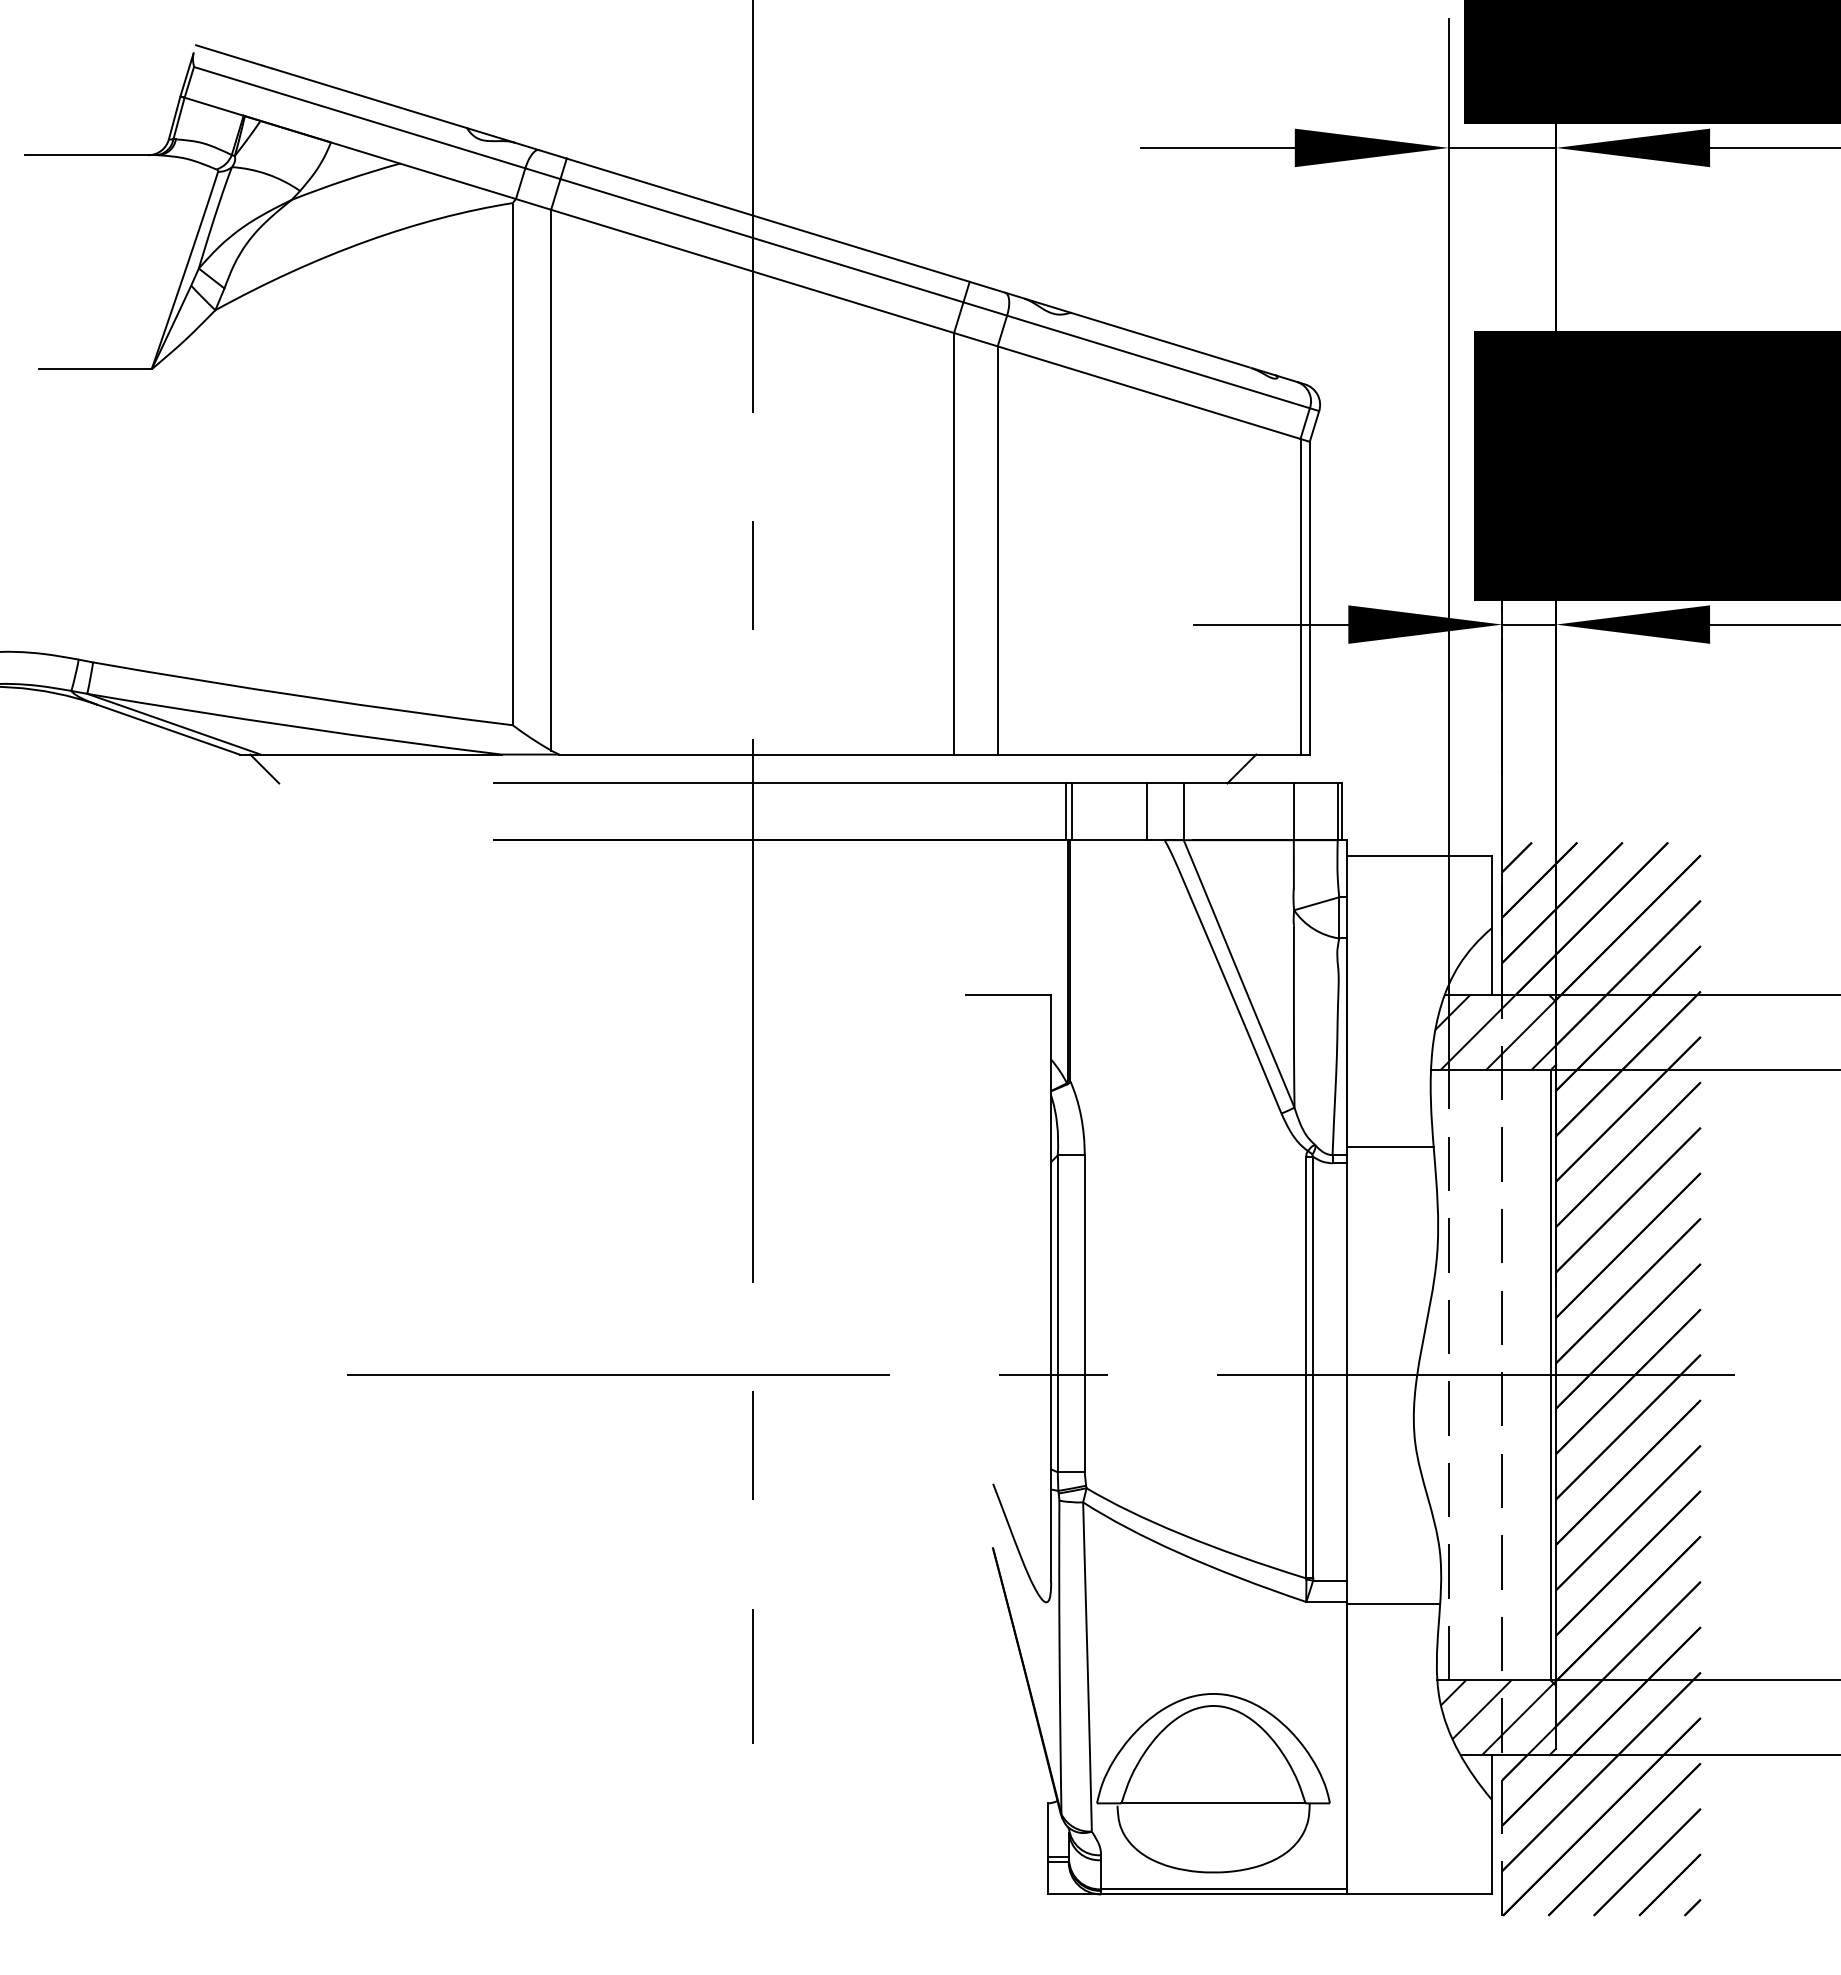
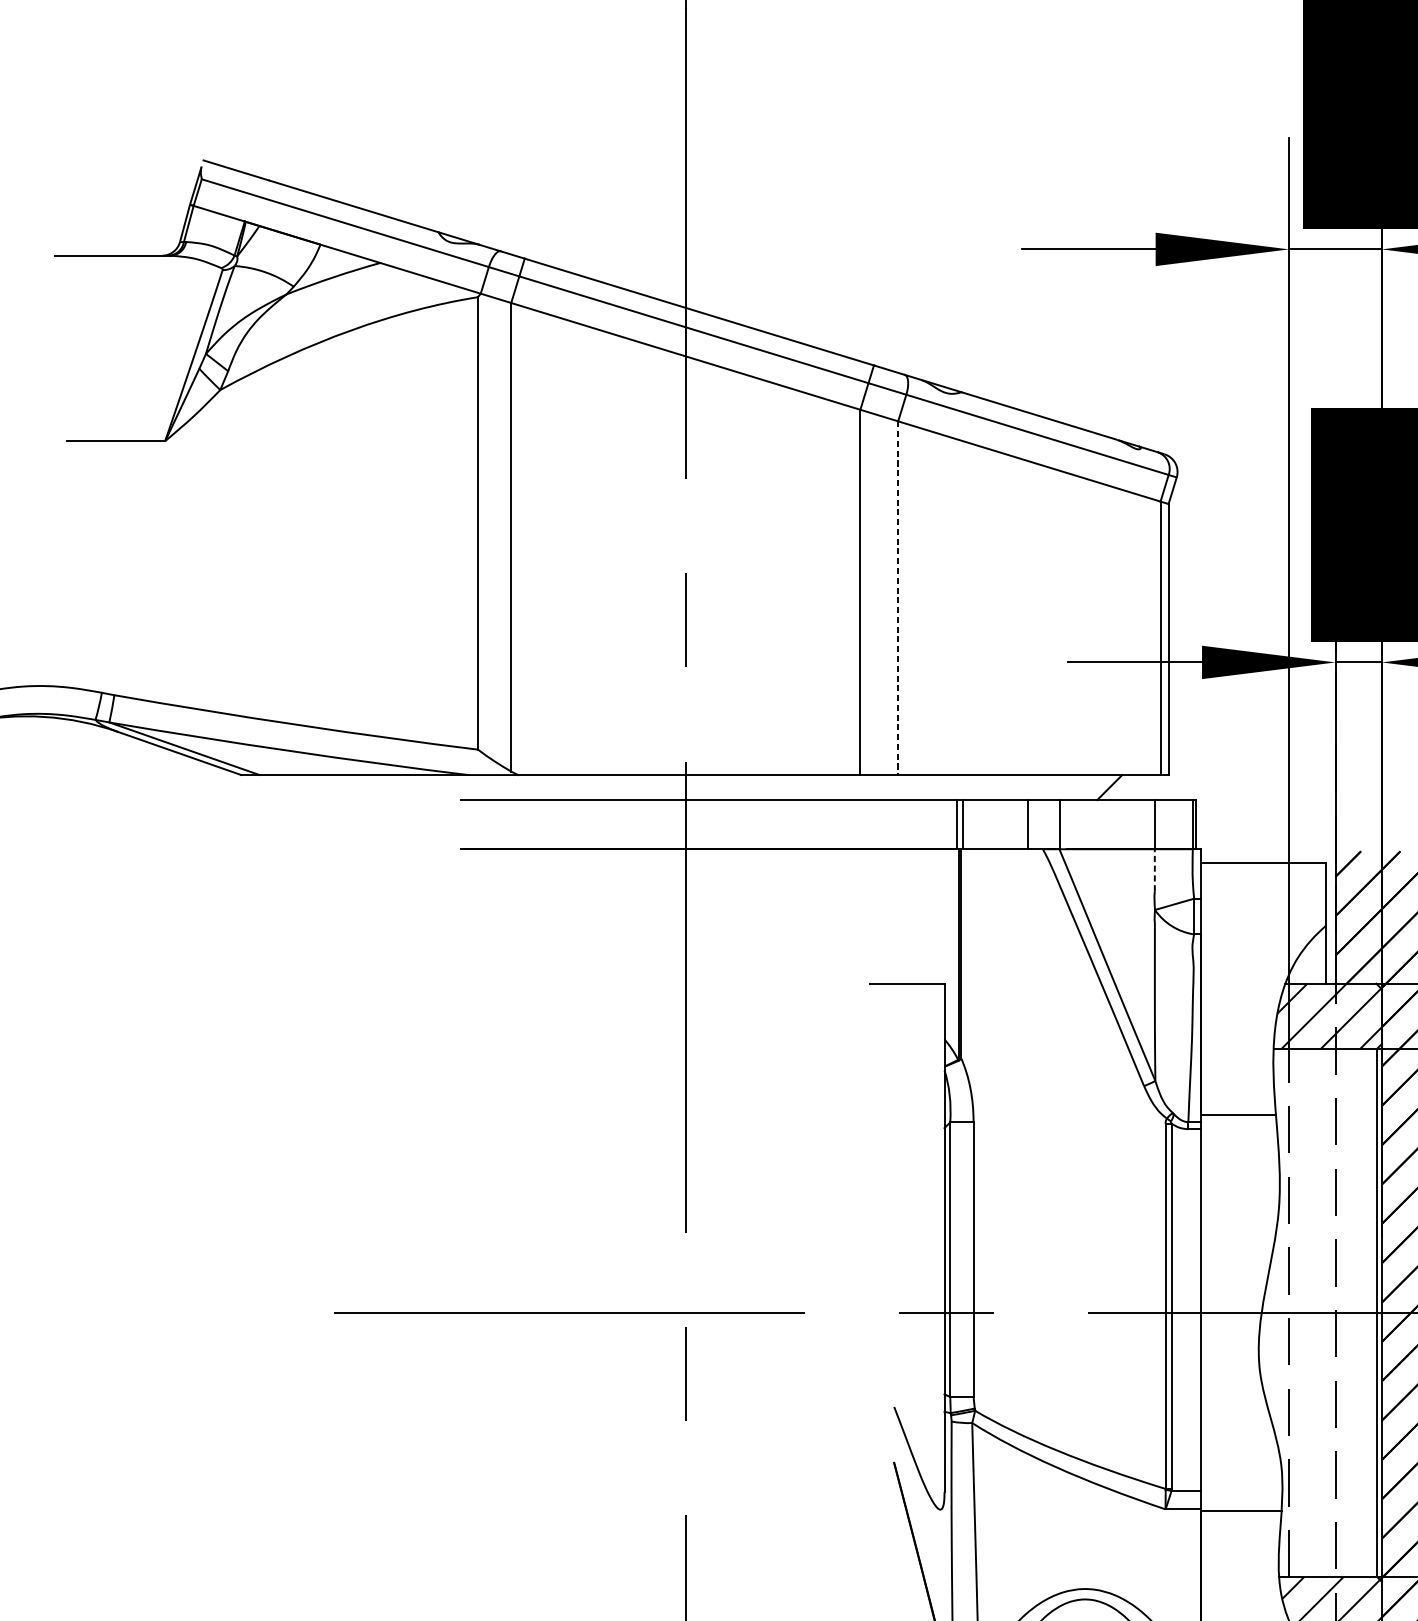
line: (997, 550) -> (898, 598), solid -> dashed
line: (264, 768) -> (262, 787), removed
line: (1293, 863) -> (1154, 869), solid -> dashed

